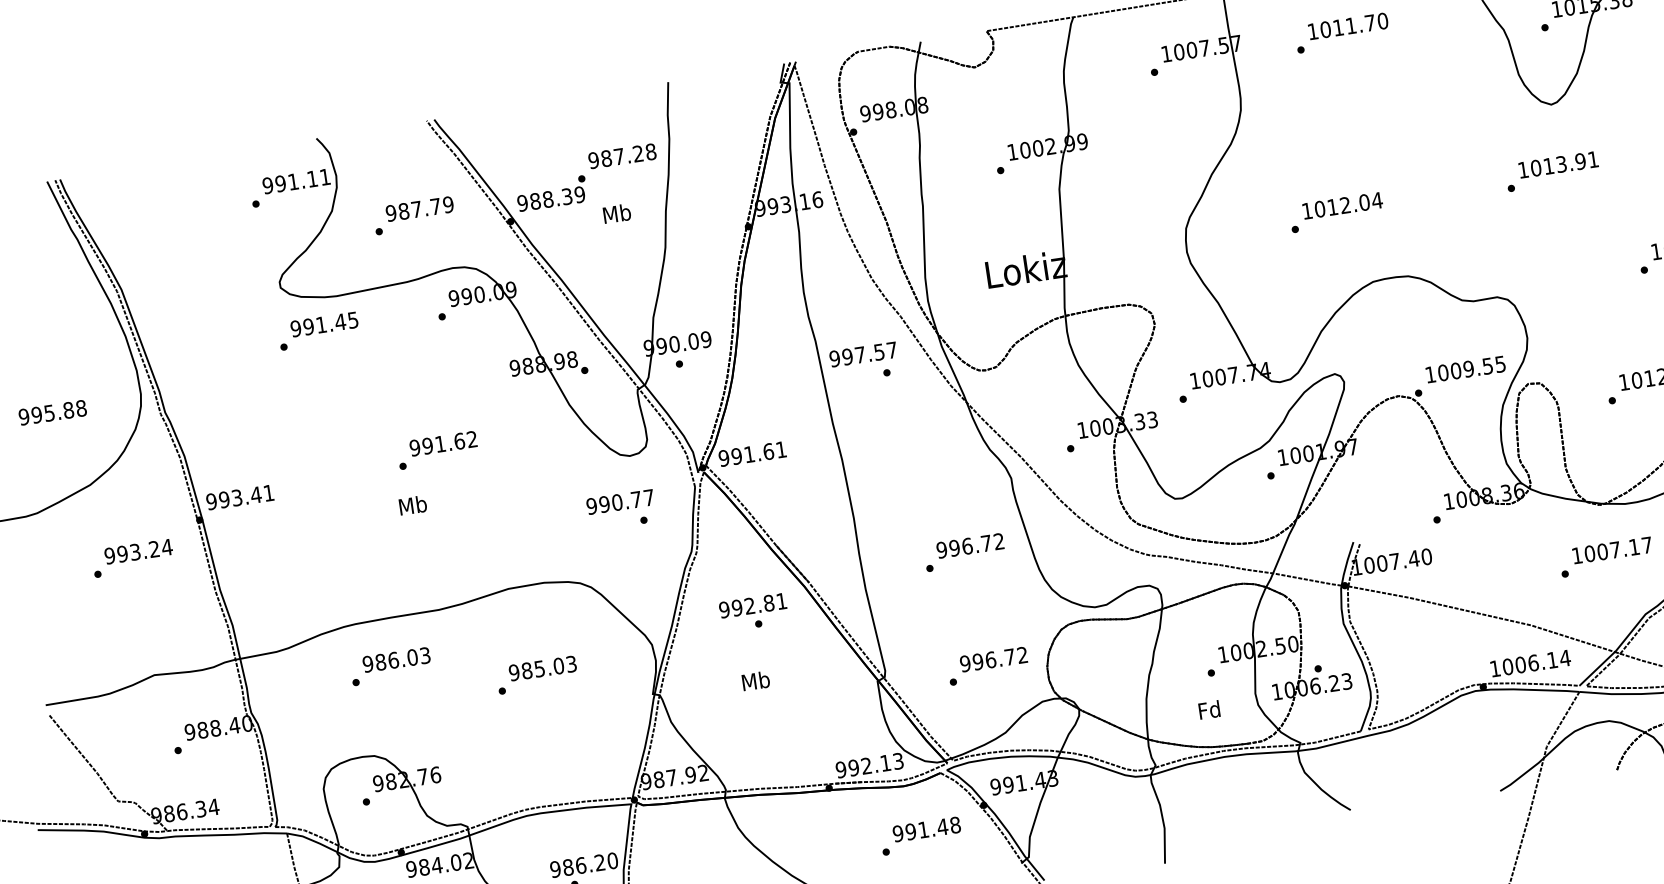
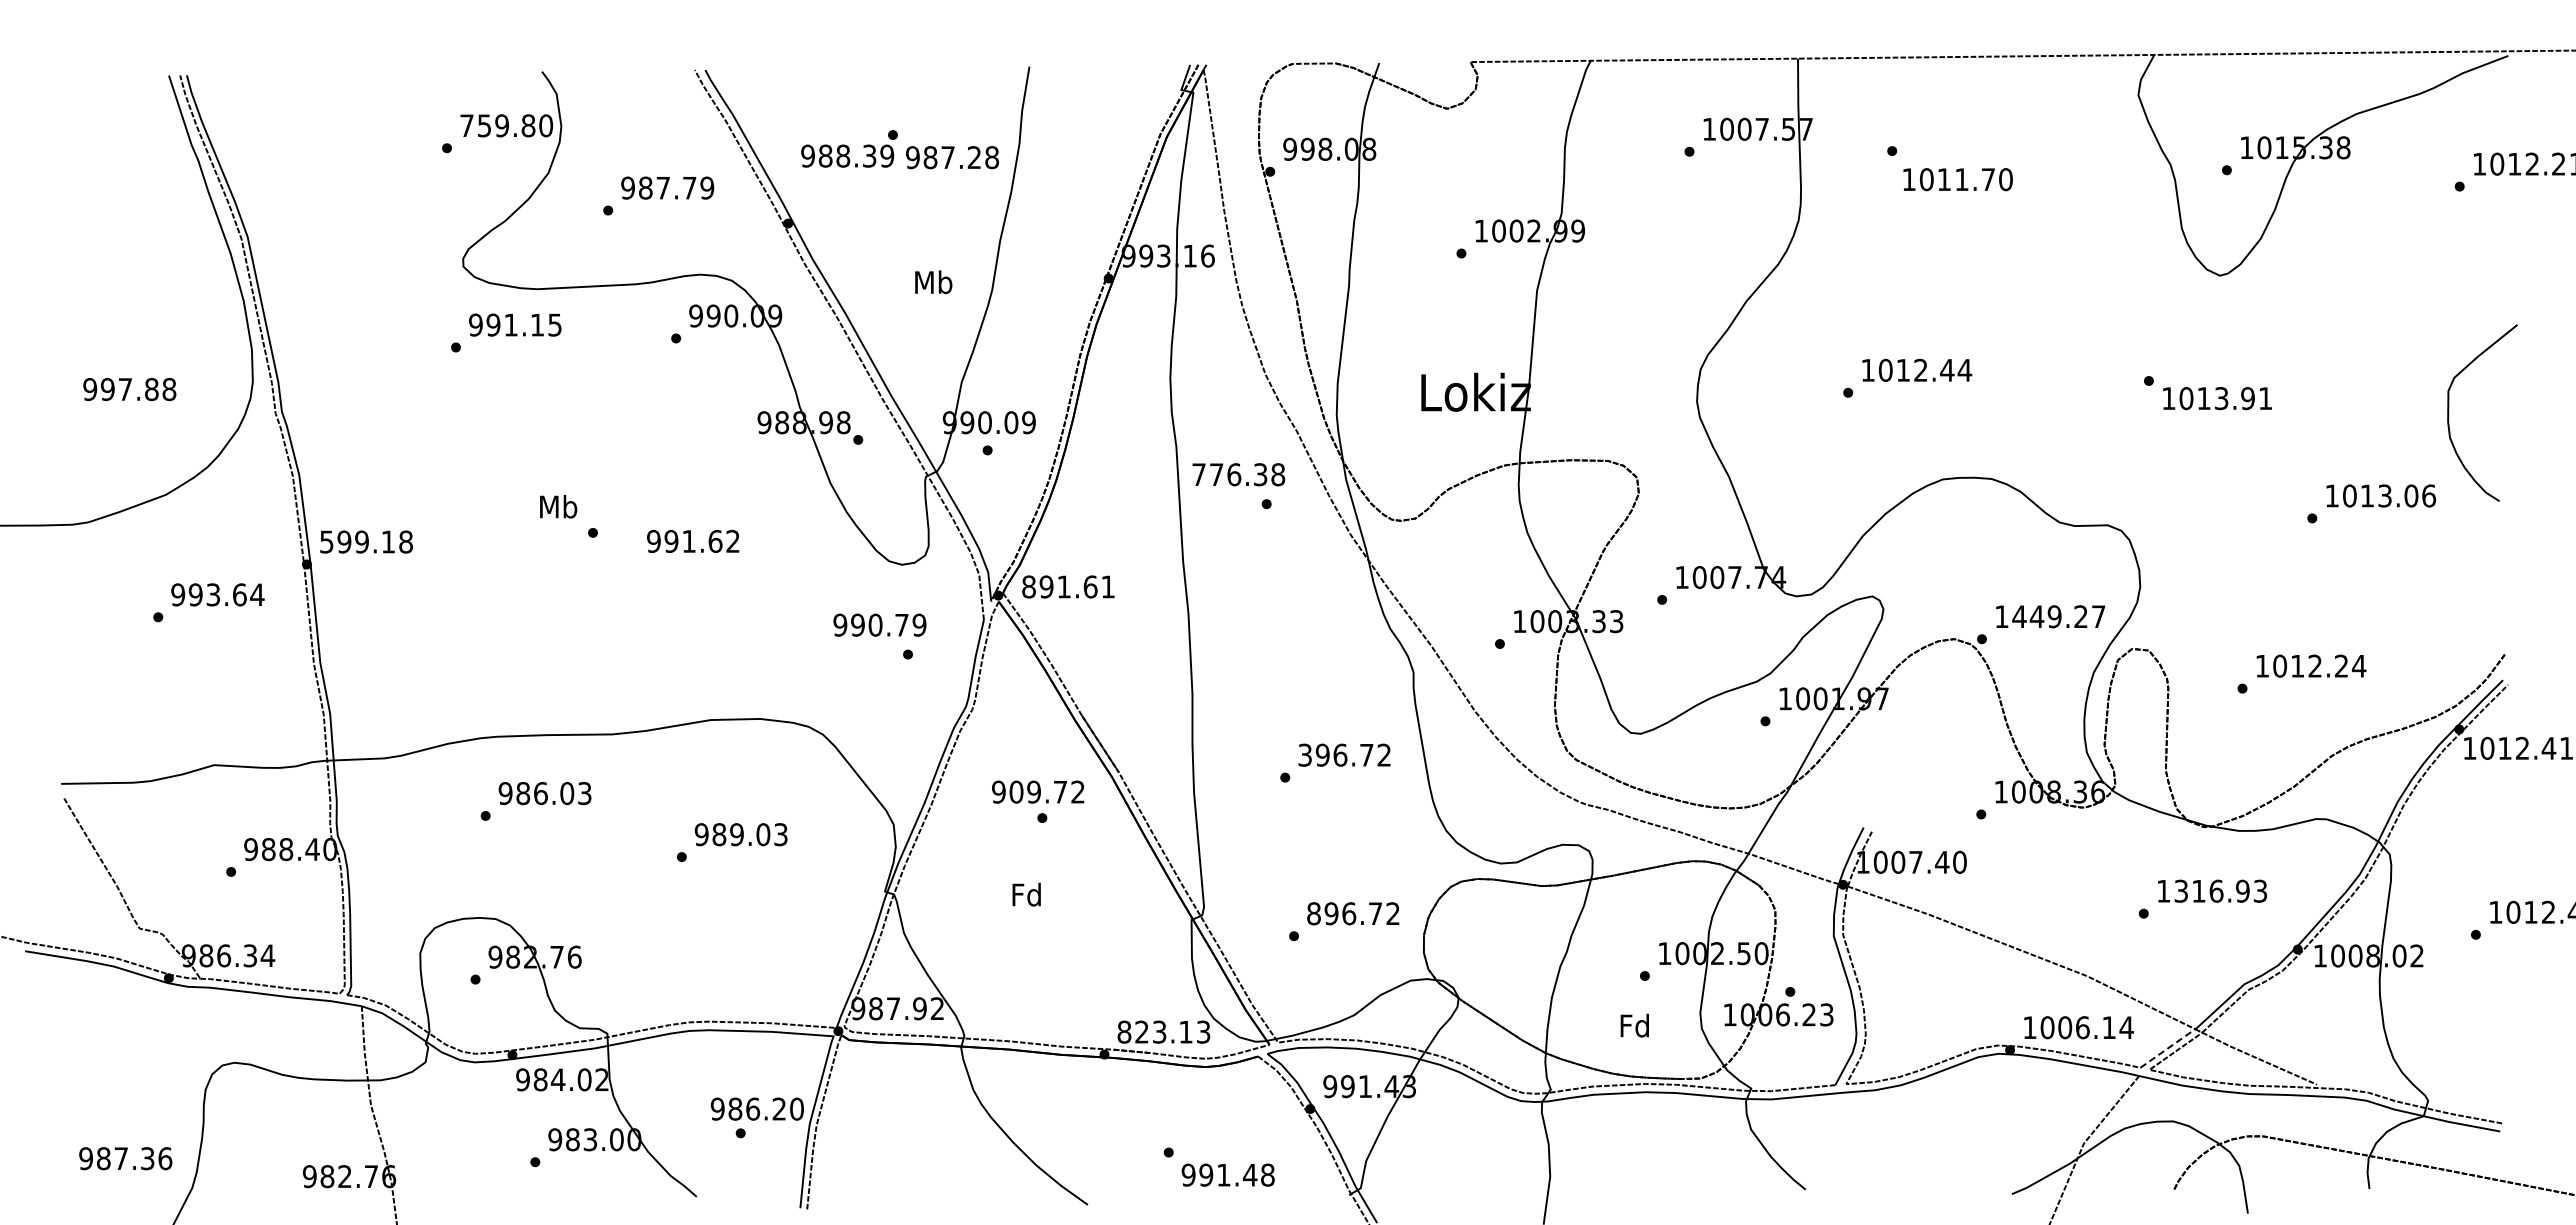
text: (1347, 26) -> (1957, 179), moved
text: (1558, 164) -> (2217, 398), moved
text: (296, 181) -> (506, 125), 991.11 -> 759.80
text: (551, 193) -> (849, 148), moved
text: (1364, 201) -> (1947, 369), 1012.04 -> 1012.44
text: (616, 213) -> (933, 282), moved
text: (340, 321) -> (537, 324), 991.45 -> 991.15
text: (863, 354) -> (1238, 474), 997.57 -> 776.38
text: (1471, 368) -> (2058, 616), 1009.55 -> 1449.27
text: (48, 413) -> (124, 389), 995.88 -> 997.88
text: (443, 443) -> (693, 541), moved
text: (723, 458) -> (1028, 586), 991.61 -> 891.61
text: (240, 497) -> (366, 541), 993.41 -> 599.18
text: (649, 497) -> (919, 624), 990.77 -> 990.79
text: (412, 505) -> (558, 506), moved
text: (154, 549) -> (239, 594), 993.24 -> 993.64
text: (942, 549) -> (1305, 754), 996.72 -> 396.72
text: (1618, 549) -> (2220, 890), 1007.17 -> 1316.93
text: (758, 604) -> (1046, 791), 992.81 -> 909.72
text: (965, 663) -> (1313, 913), 996.72 -> 896.72
text: (539, 668) -> (736, 834), 985.03 -> 989.03
line: (1596, 668) -> (2167, 1048), solid -> dashed
text: (755, 680) -> (1026, 894), Mb -> Fd
text: (853, 767) -> (1141, 1031), 992.13 -> 823.13
text: (926, 829) -> (1227, 1174), moved

